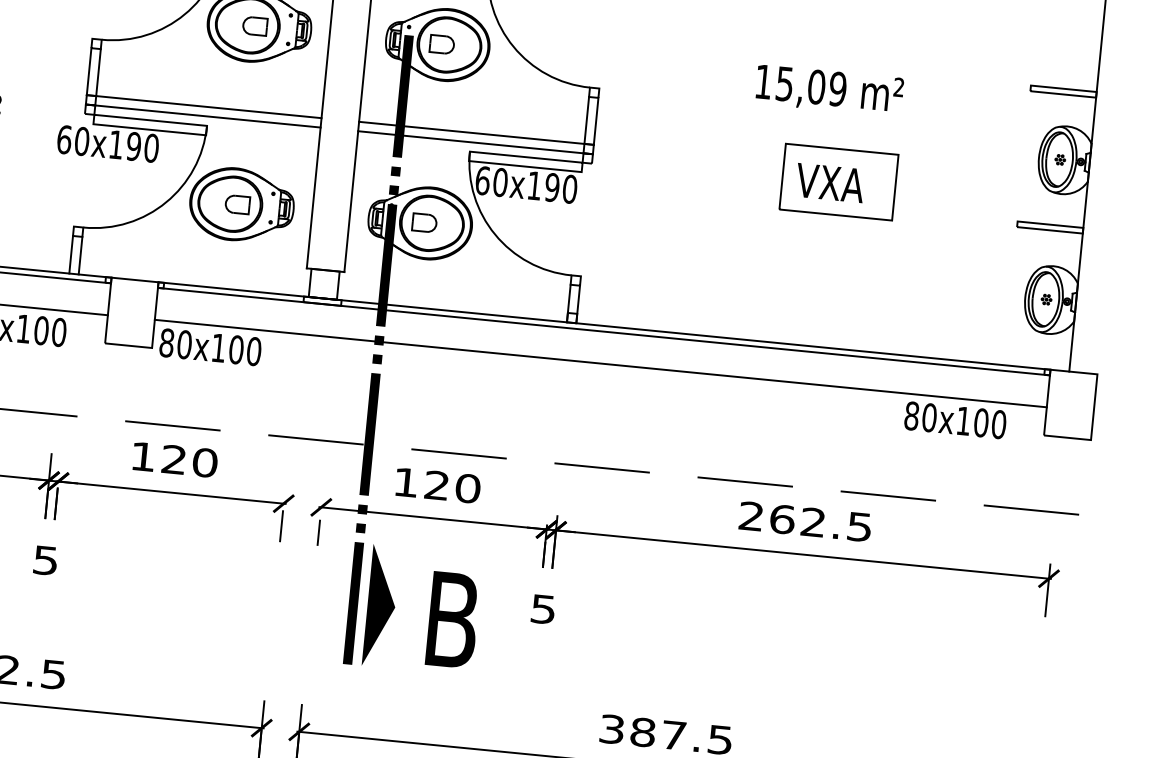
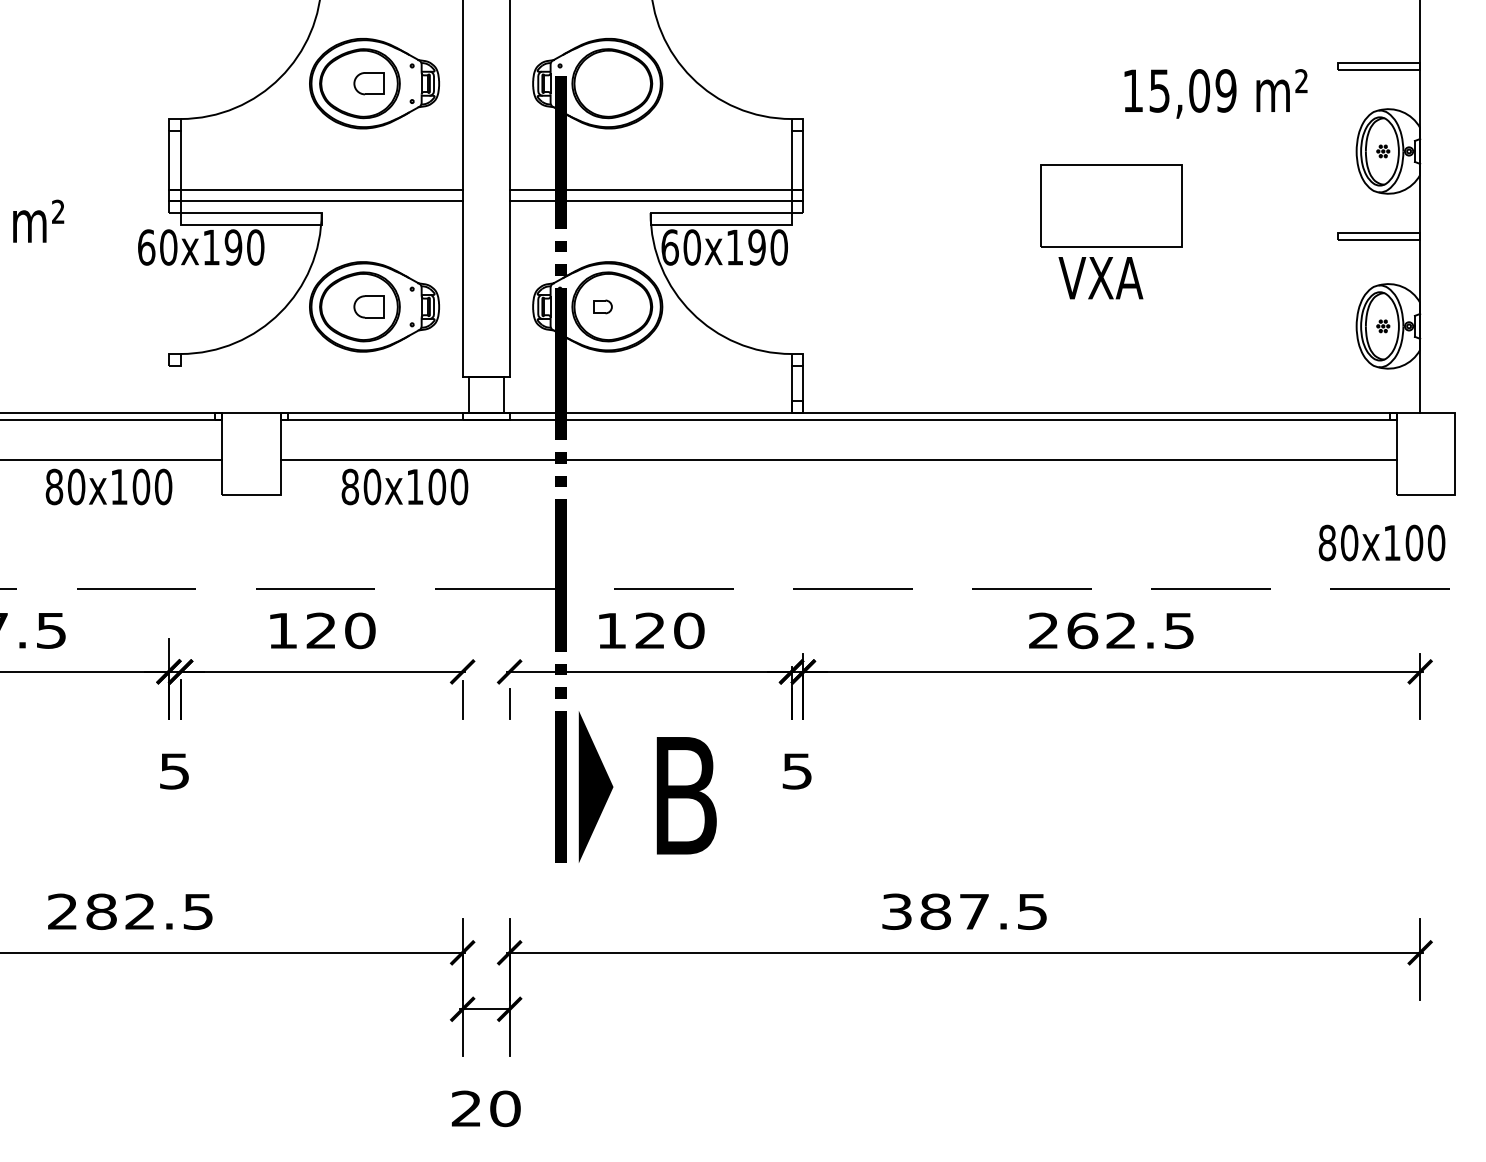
part: (441, 44) -> (602, 83), removed
text: (829, 90) -> (1215, 93), moved
text: (829, 183) -> (1100, 278), moved
part: (424, 222) -> (602, 306), size x0.6
line: (70, 254) -> (168, 388), removed
line: (80, 255) -> (180, 388), removed
text: (210, 346) -> (404, 486), moved
text: (955, 419) -> (1381, 542), moved

